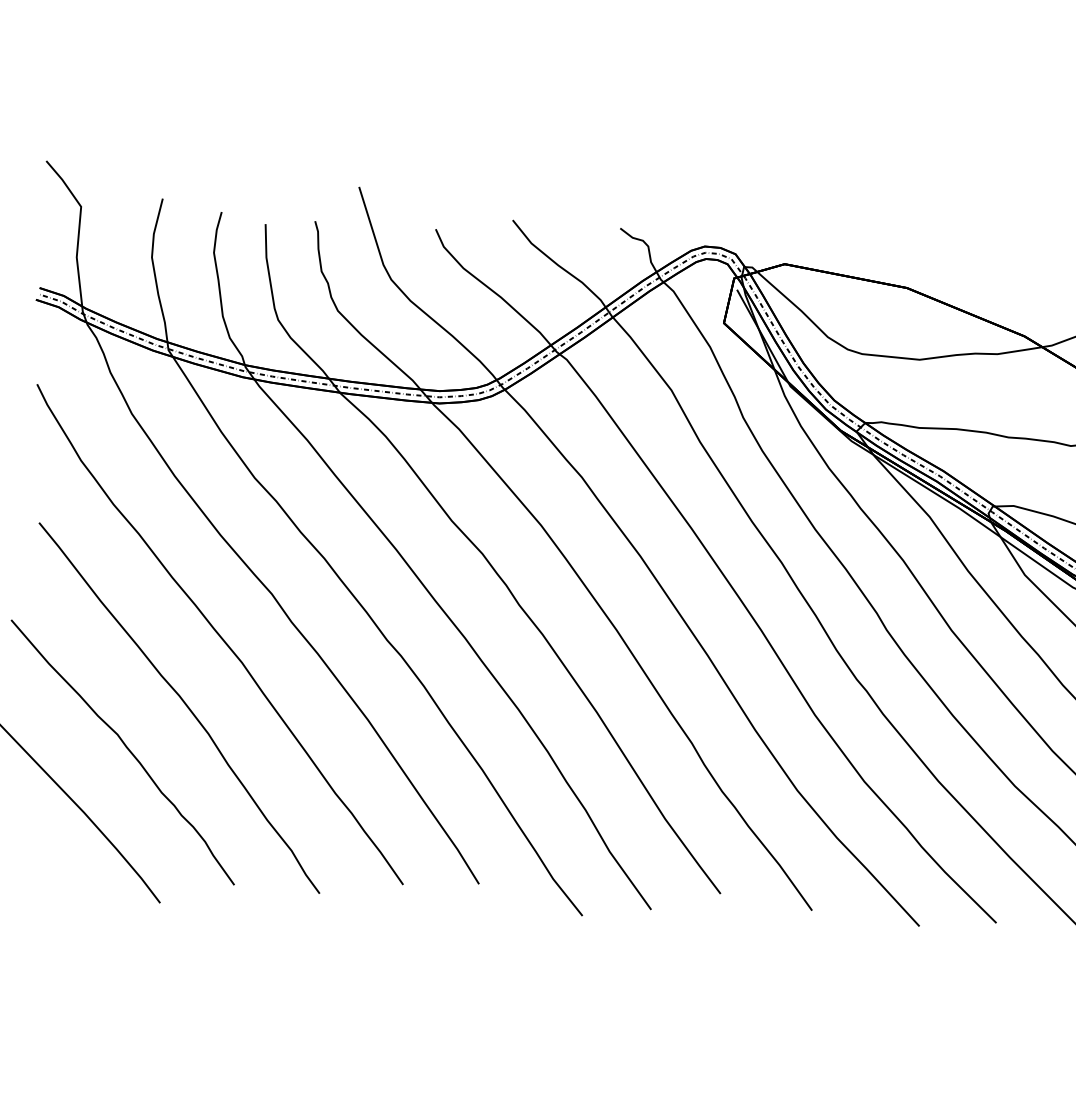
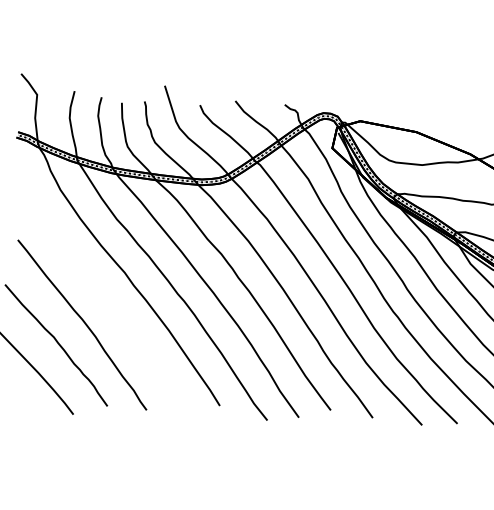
curve: (218, 634) -> (100, 291), removed

